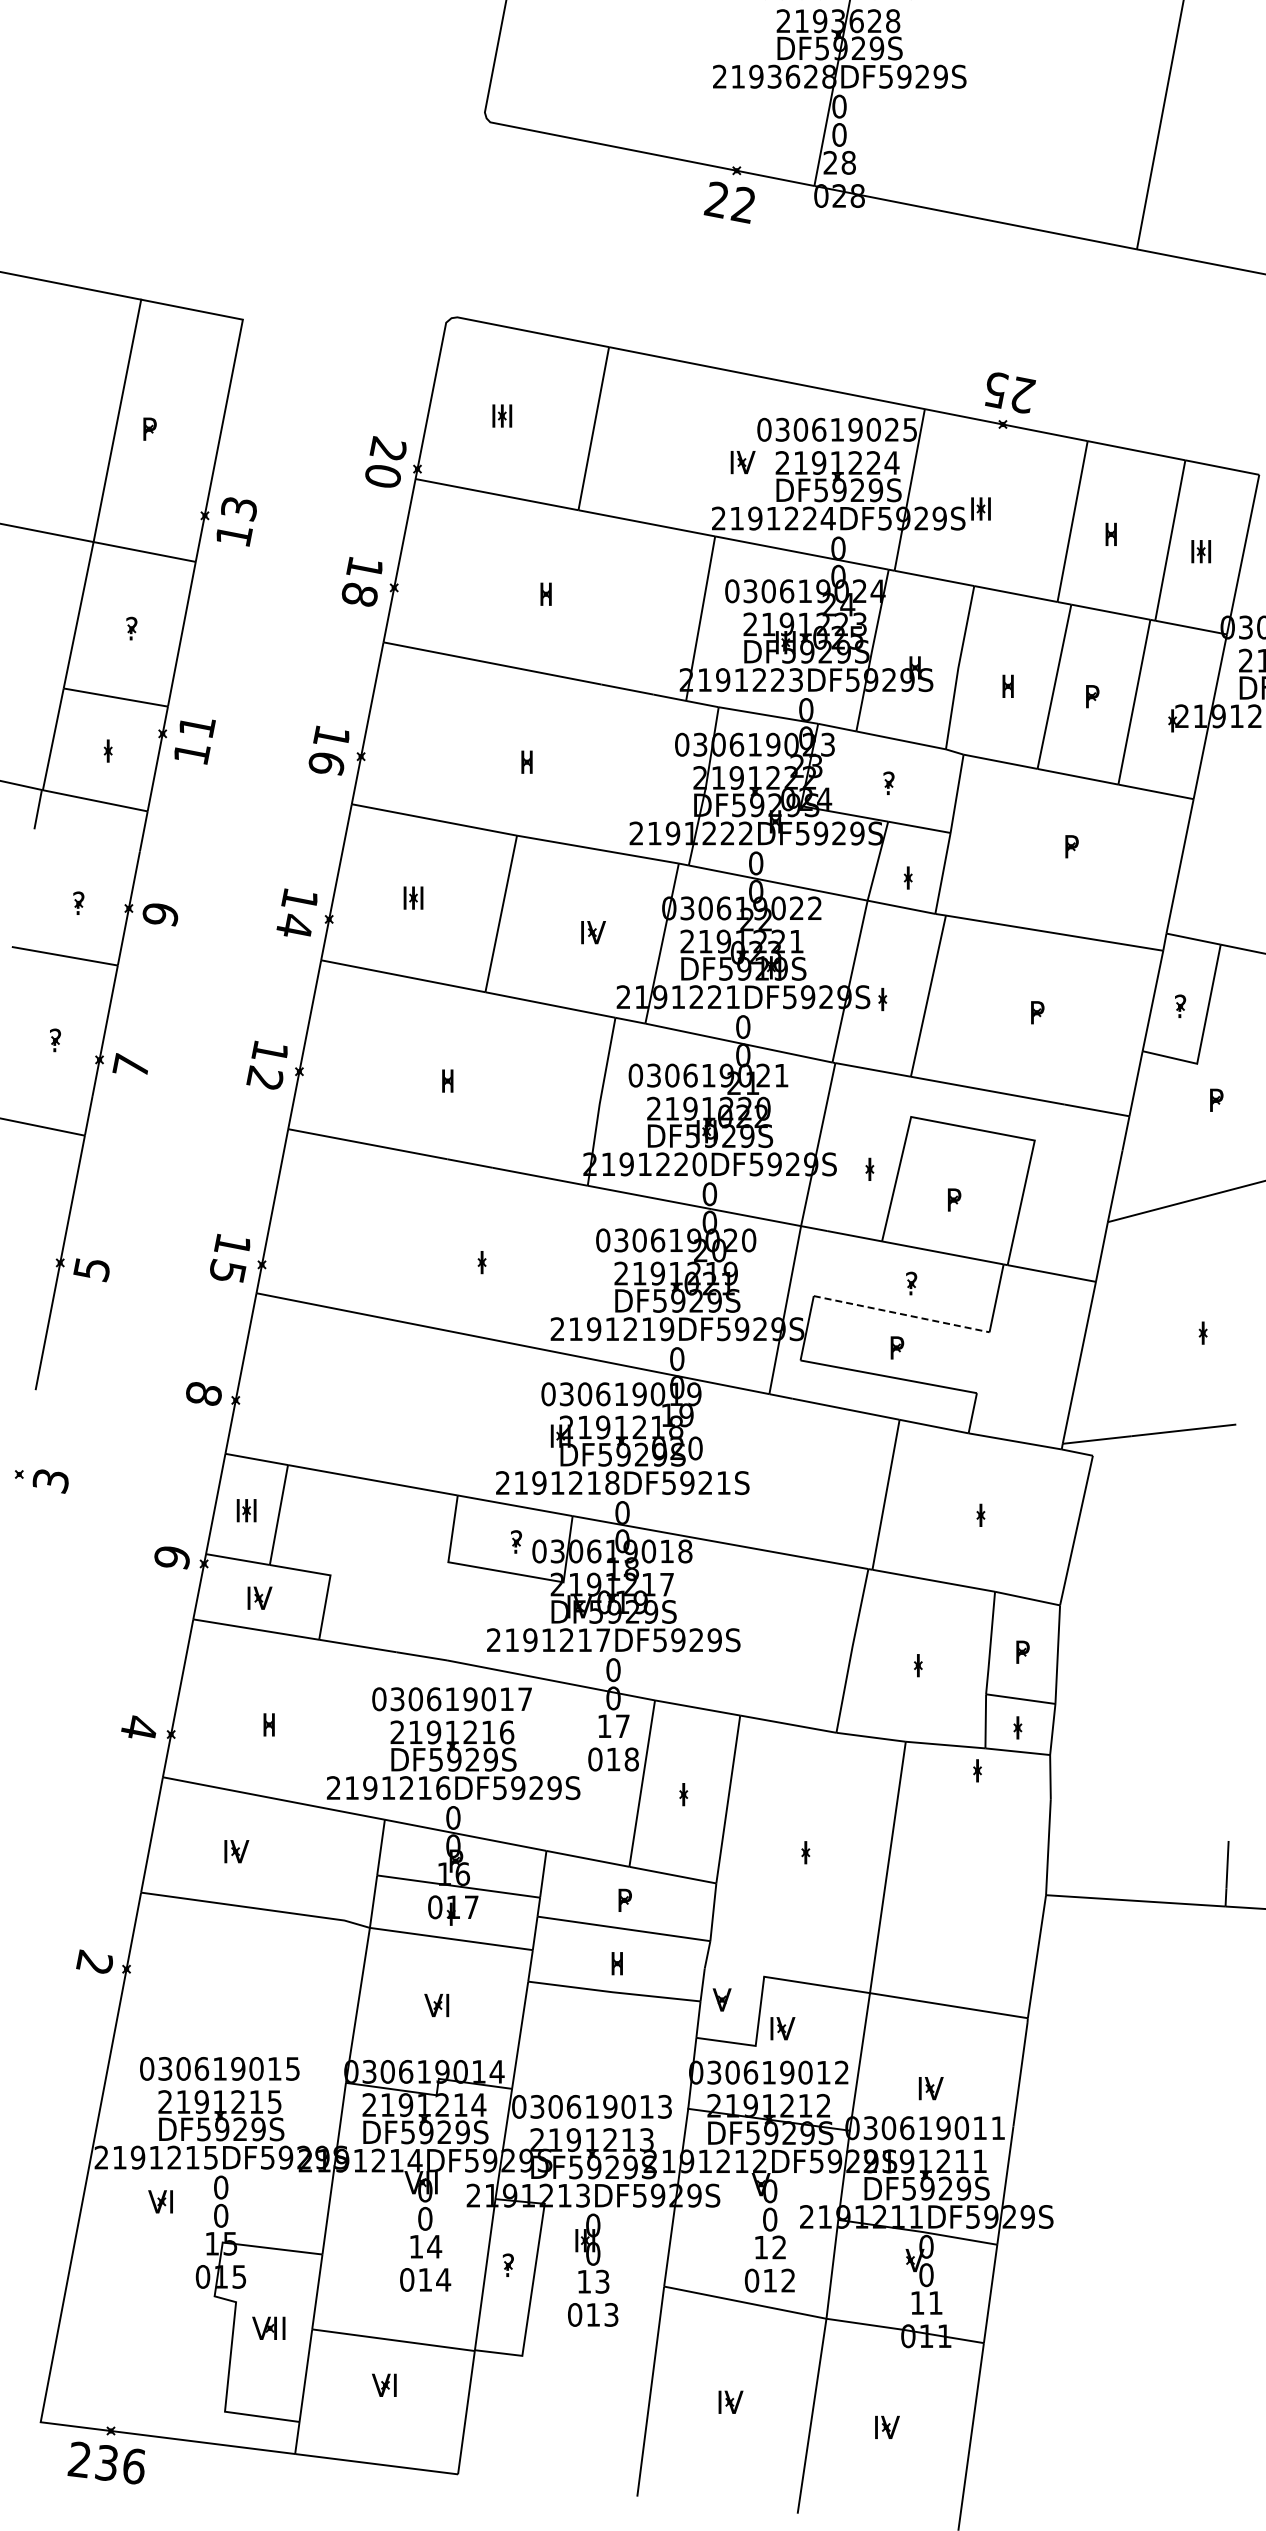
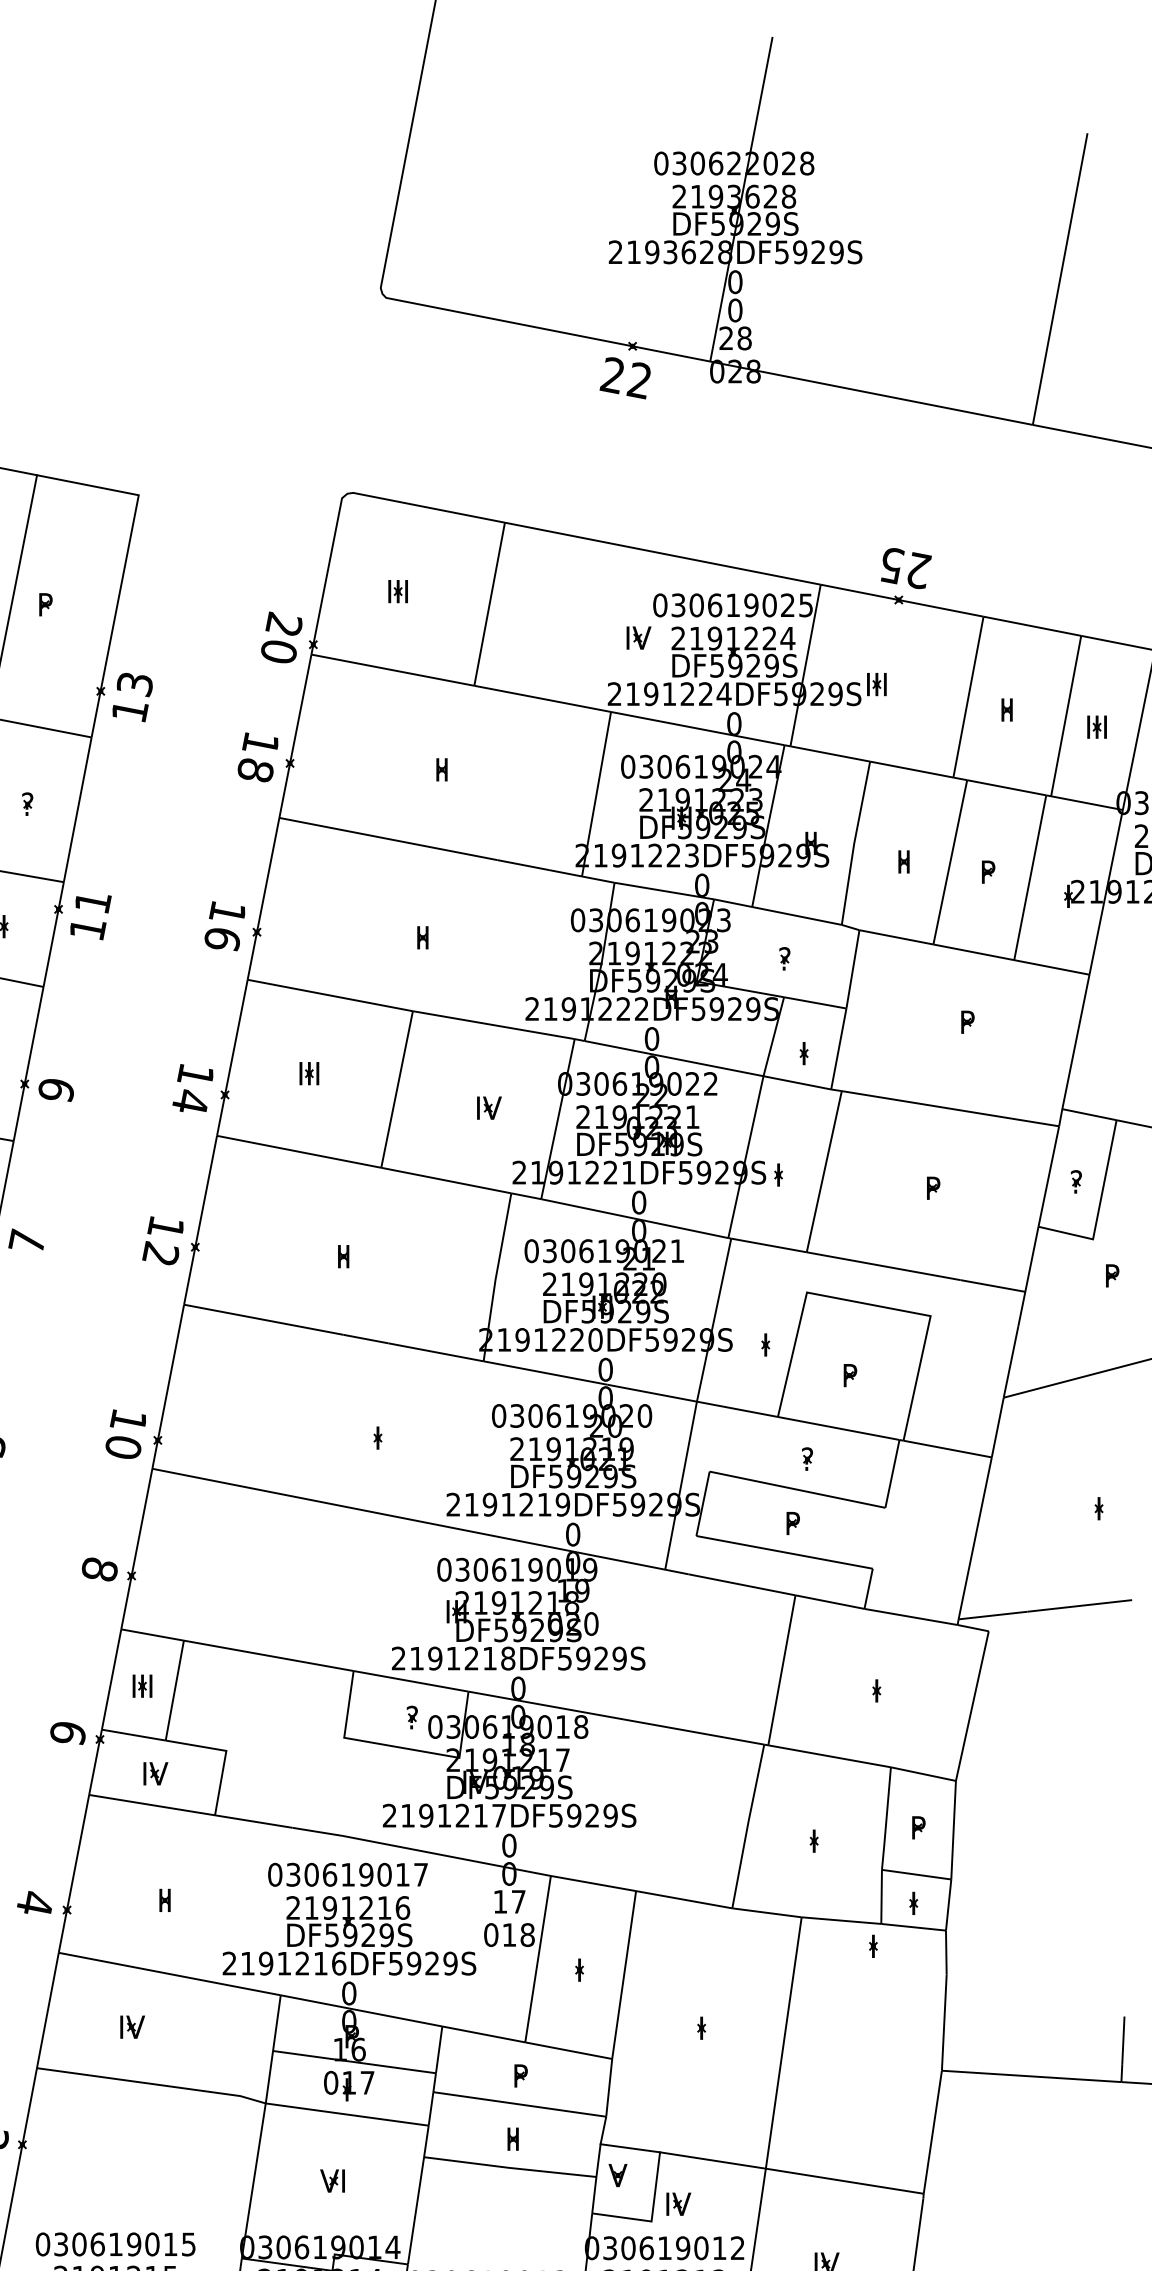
text: (227, 1270) -> (123, 1446), 15 -> 10
line: (901, 1314) -> (797, 1490), dashed -> solid
text: (723, 1483) -> (619, 1659), 2191218DF5921S -> 2191218DF5929S
line: (734, 1972) -> (630, 2148), added

